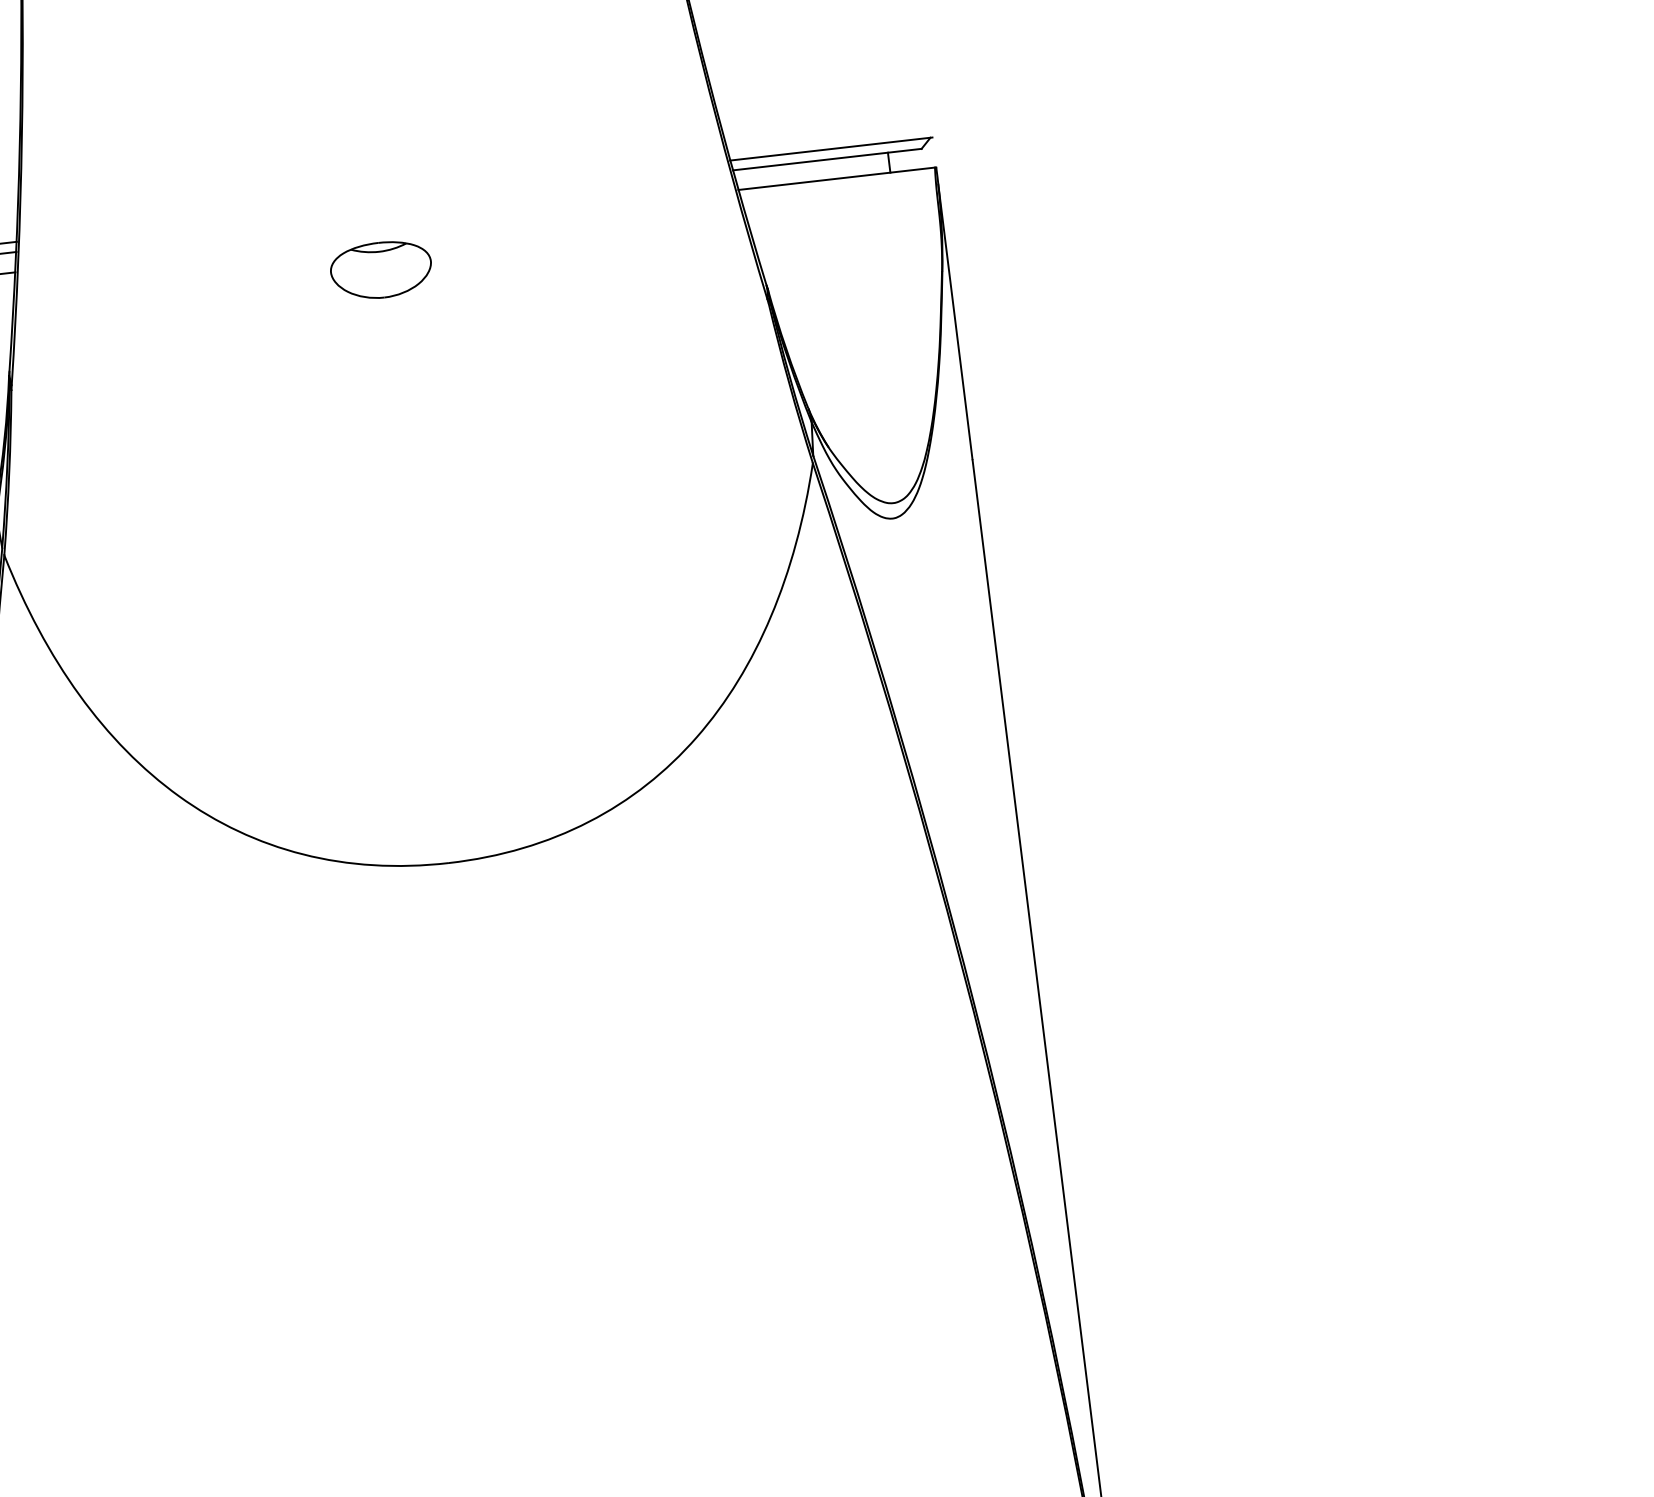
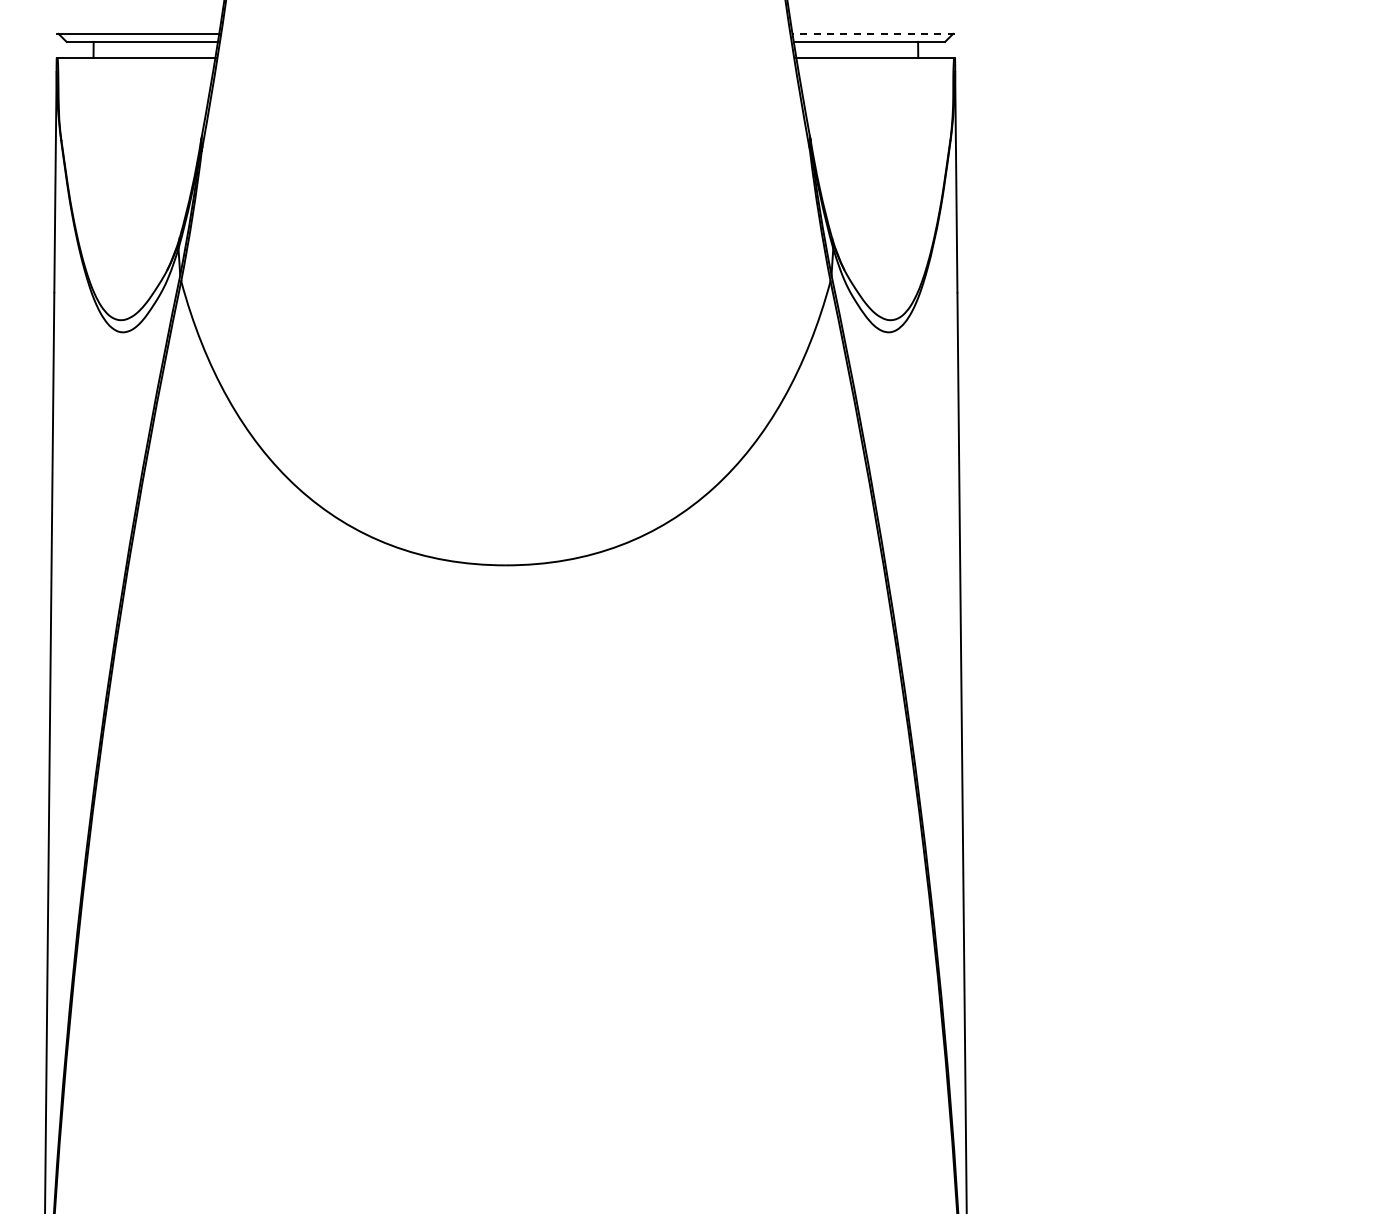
line: (831, 148) -> (873, 33), solid -> dashed
part: (380, 270) -> (505, 89), removed

